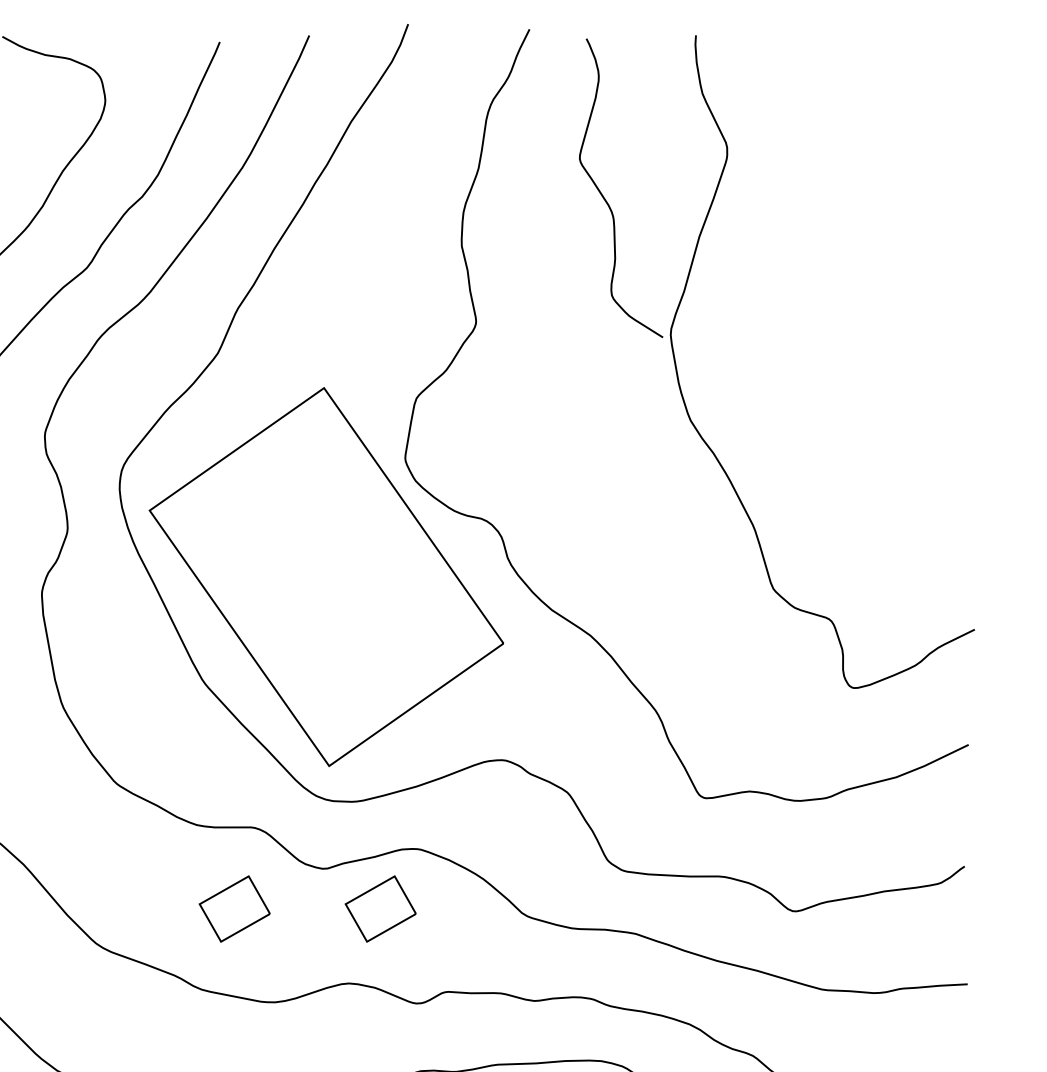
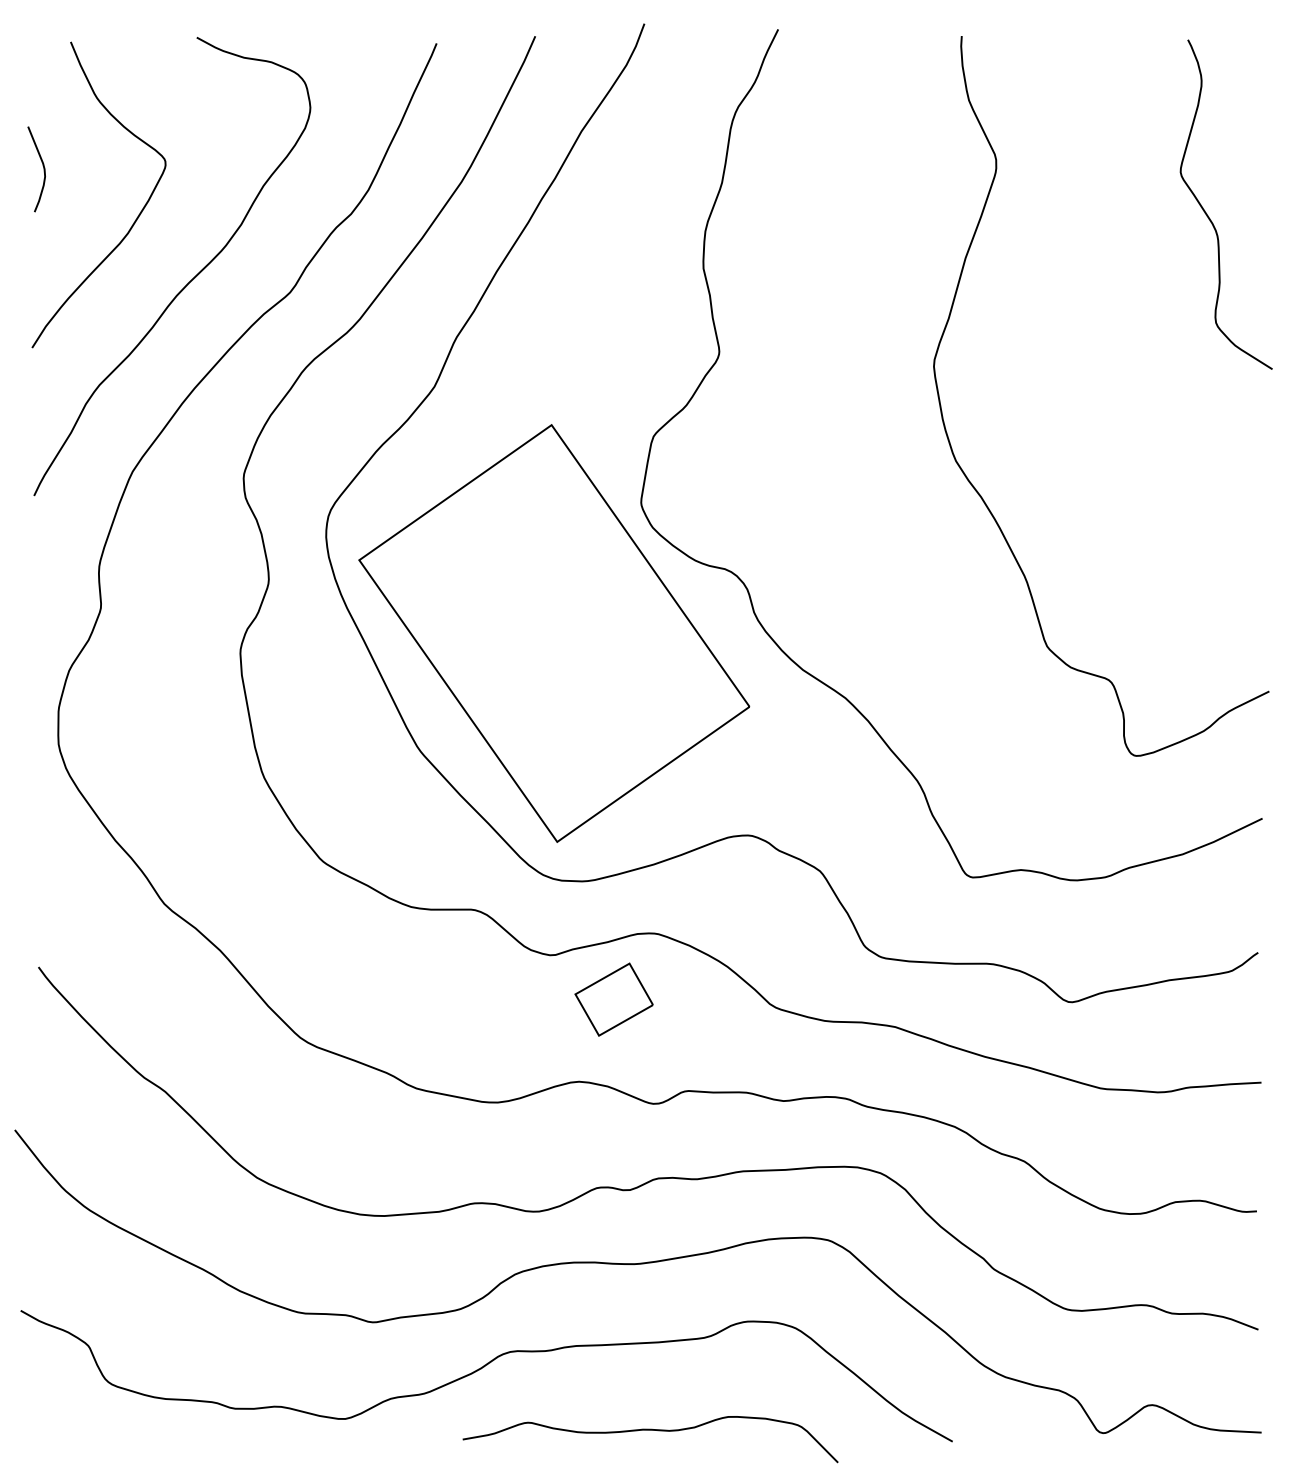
curve: (605, 198) -> (1208, 215), moved
part: (234, 908) -> (452, 999), removed

